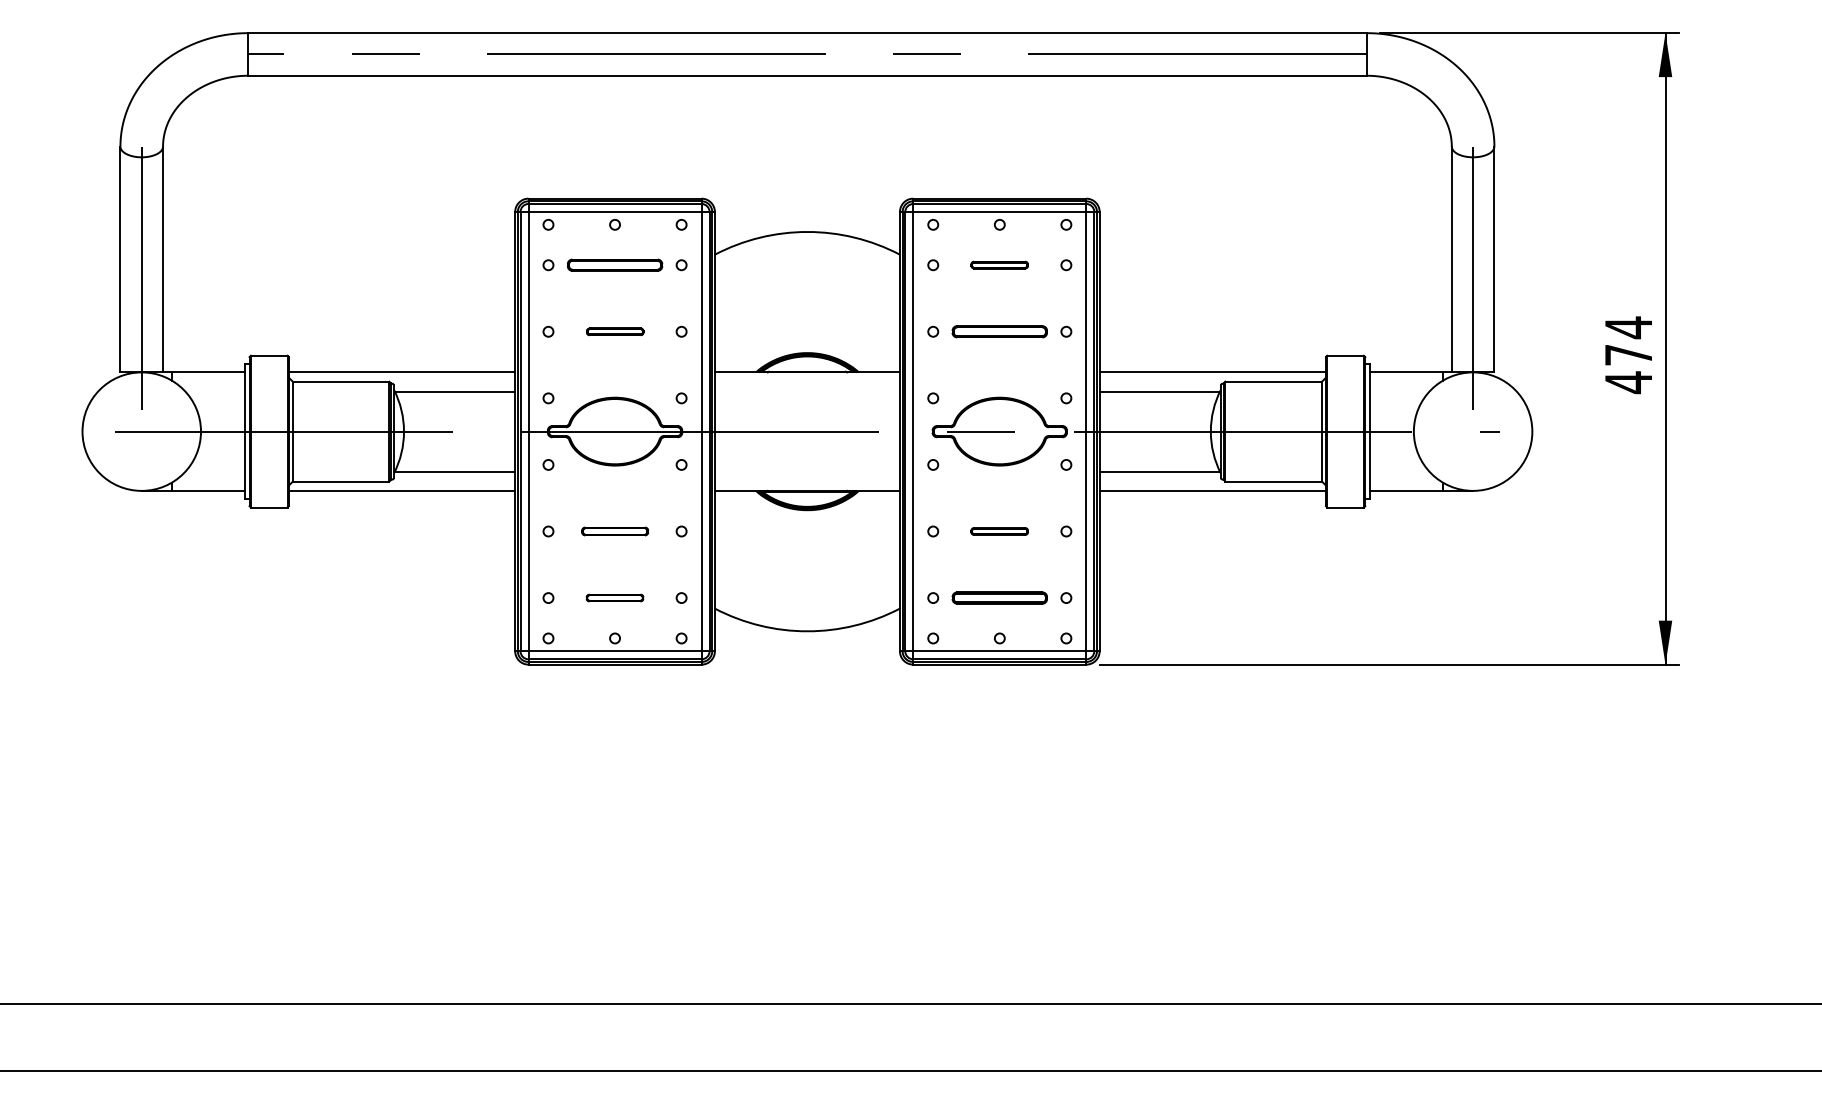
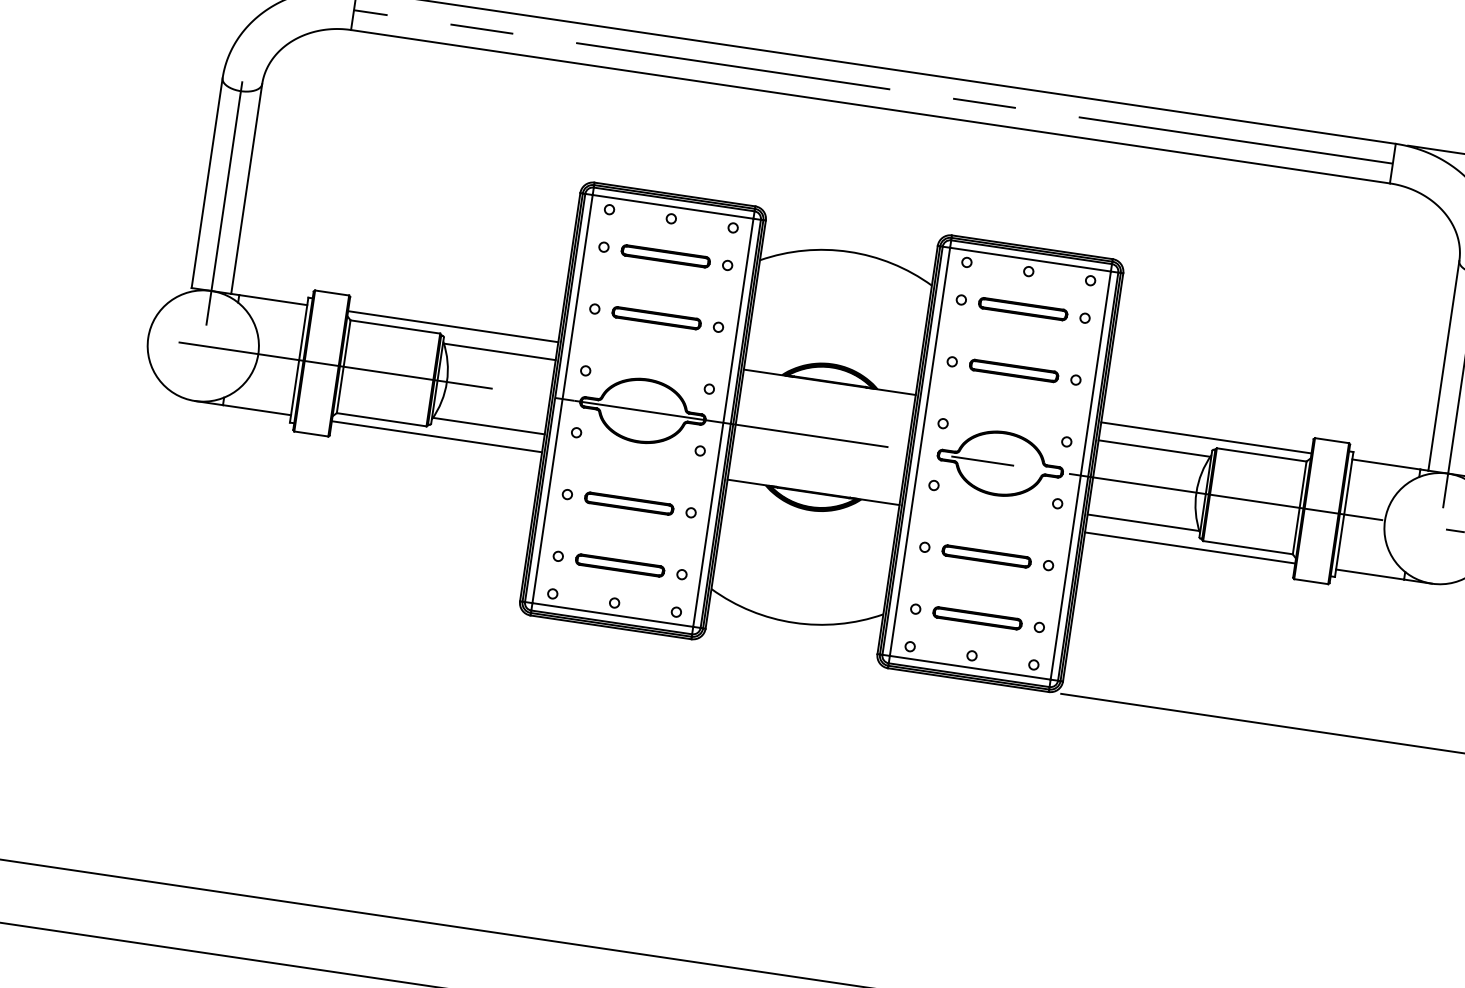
part: (999, 264) -> (1023, 308), size x1.67
part: (615, 331) -> (657, 317), size x1.67
part: (615, 531) -> (629, 503), size x1.43
part: (999, 531) -> (986, 556), size x1.67
part: (614, 597) -> (619, 564), size x1.67

